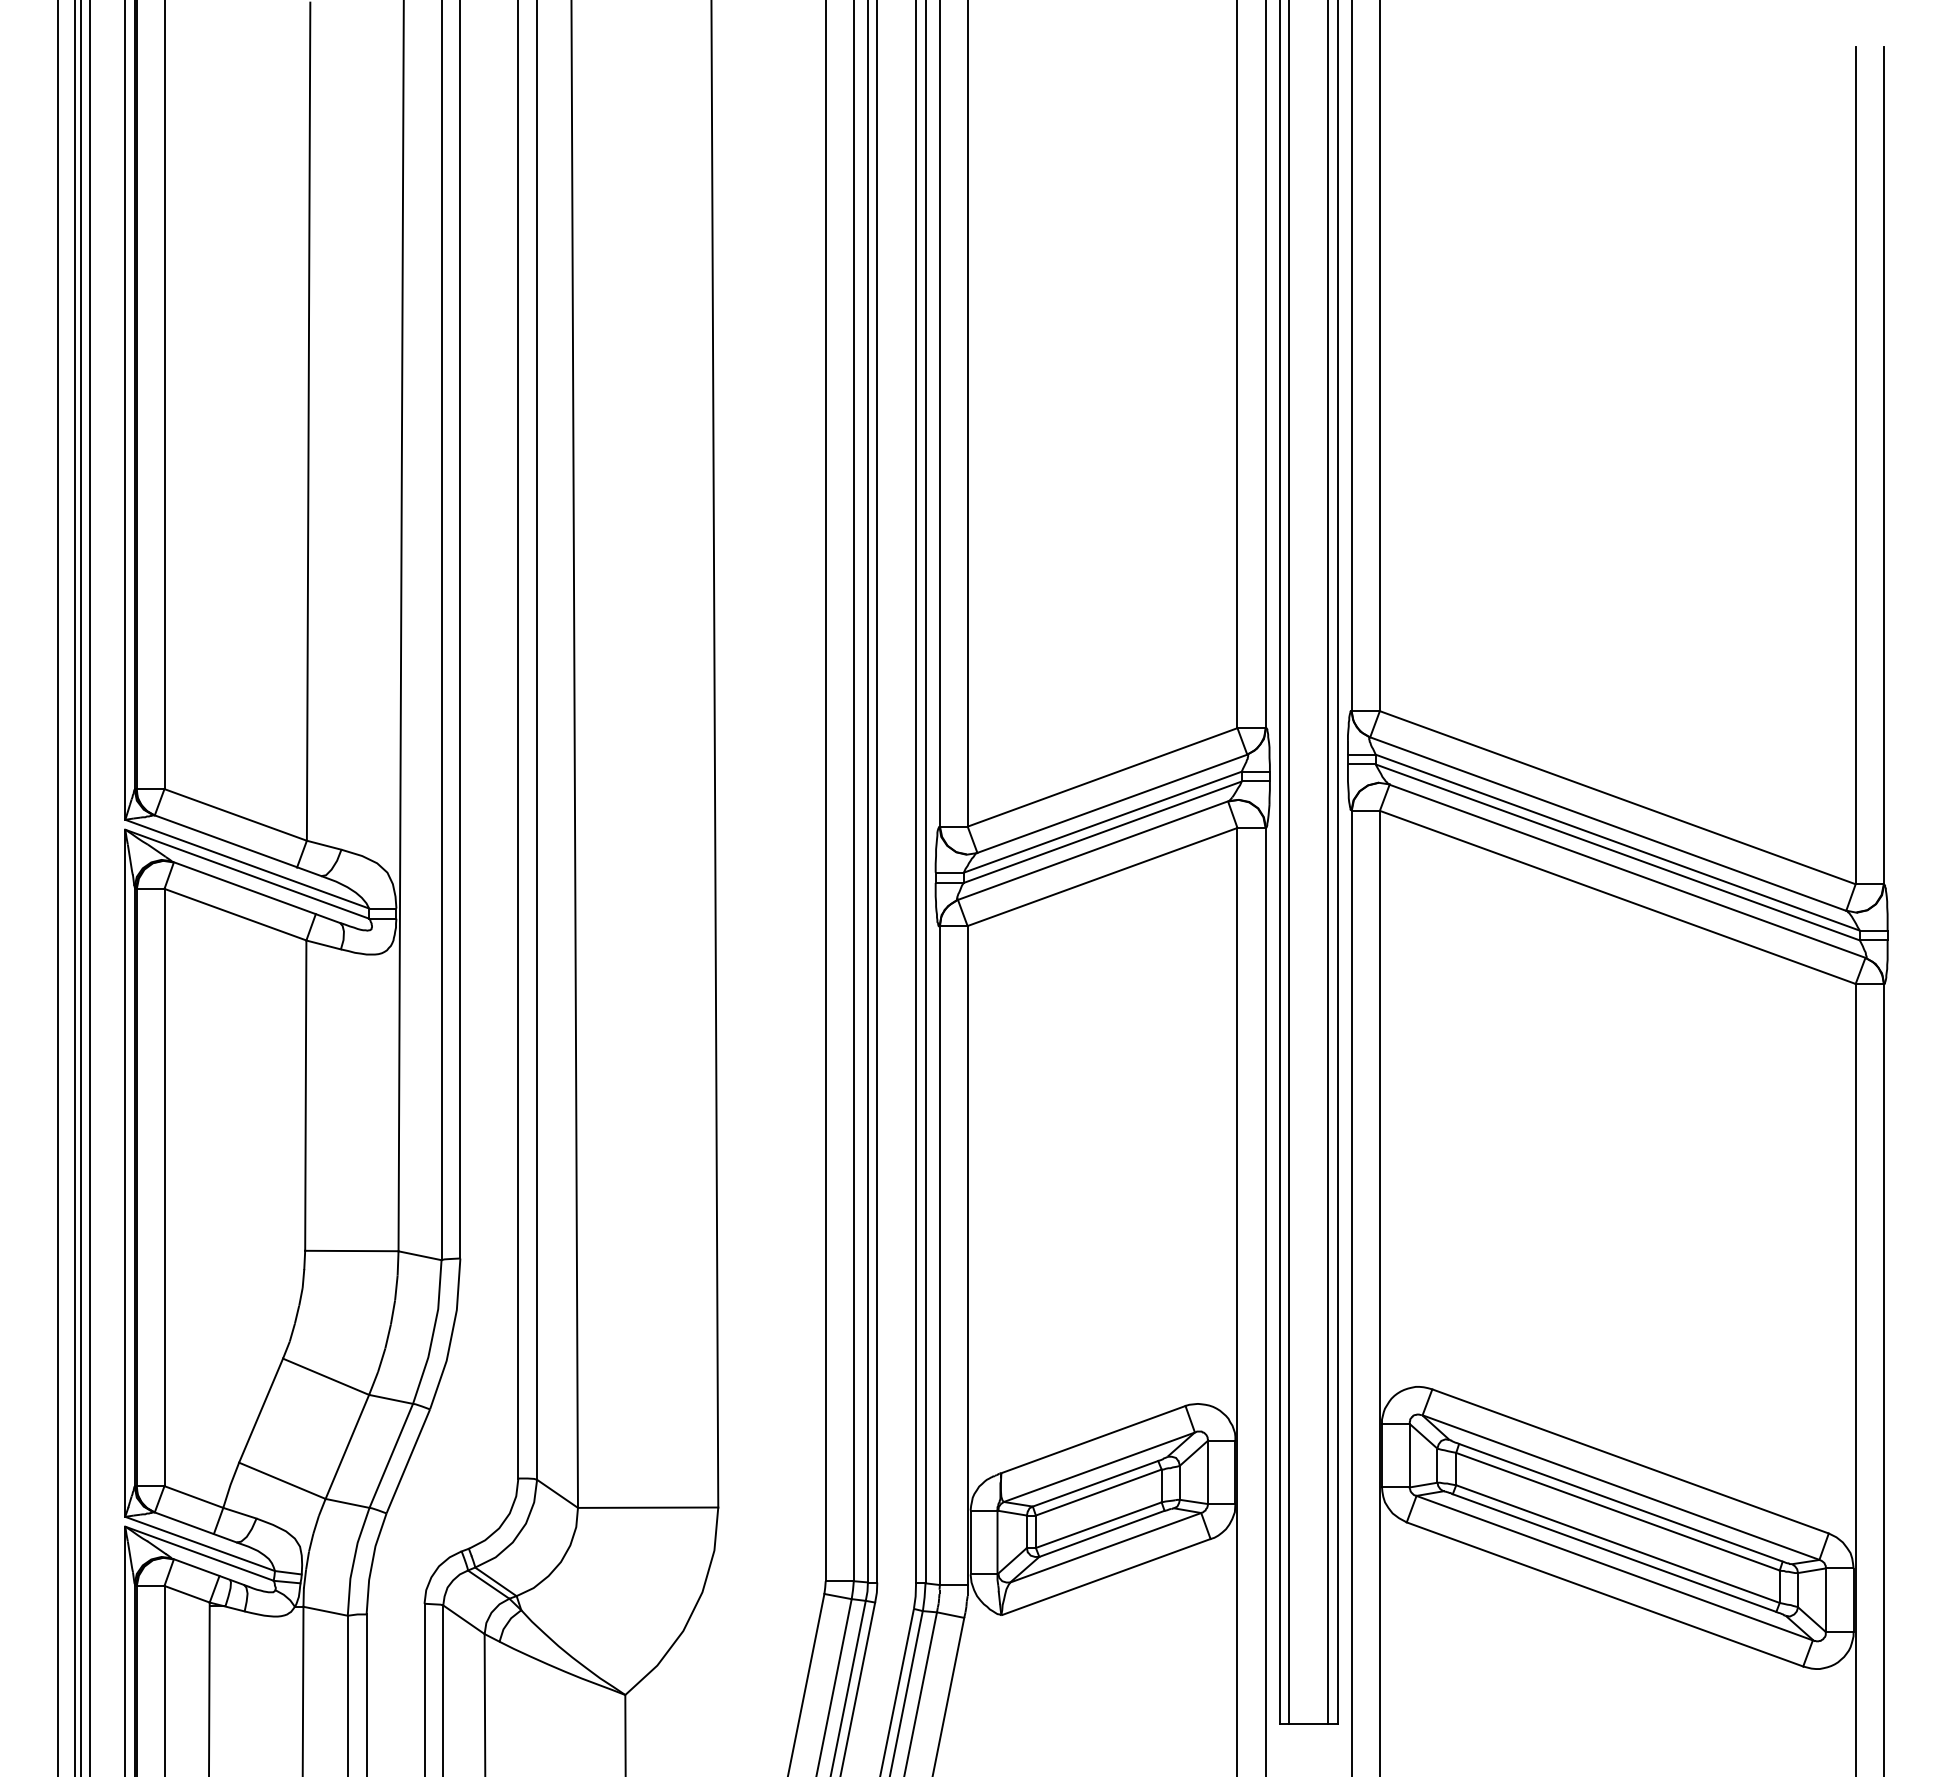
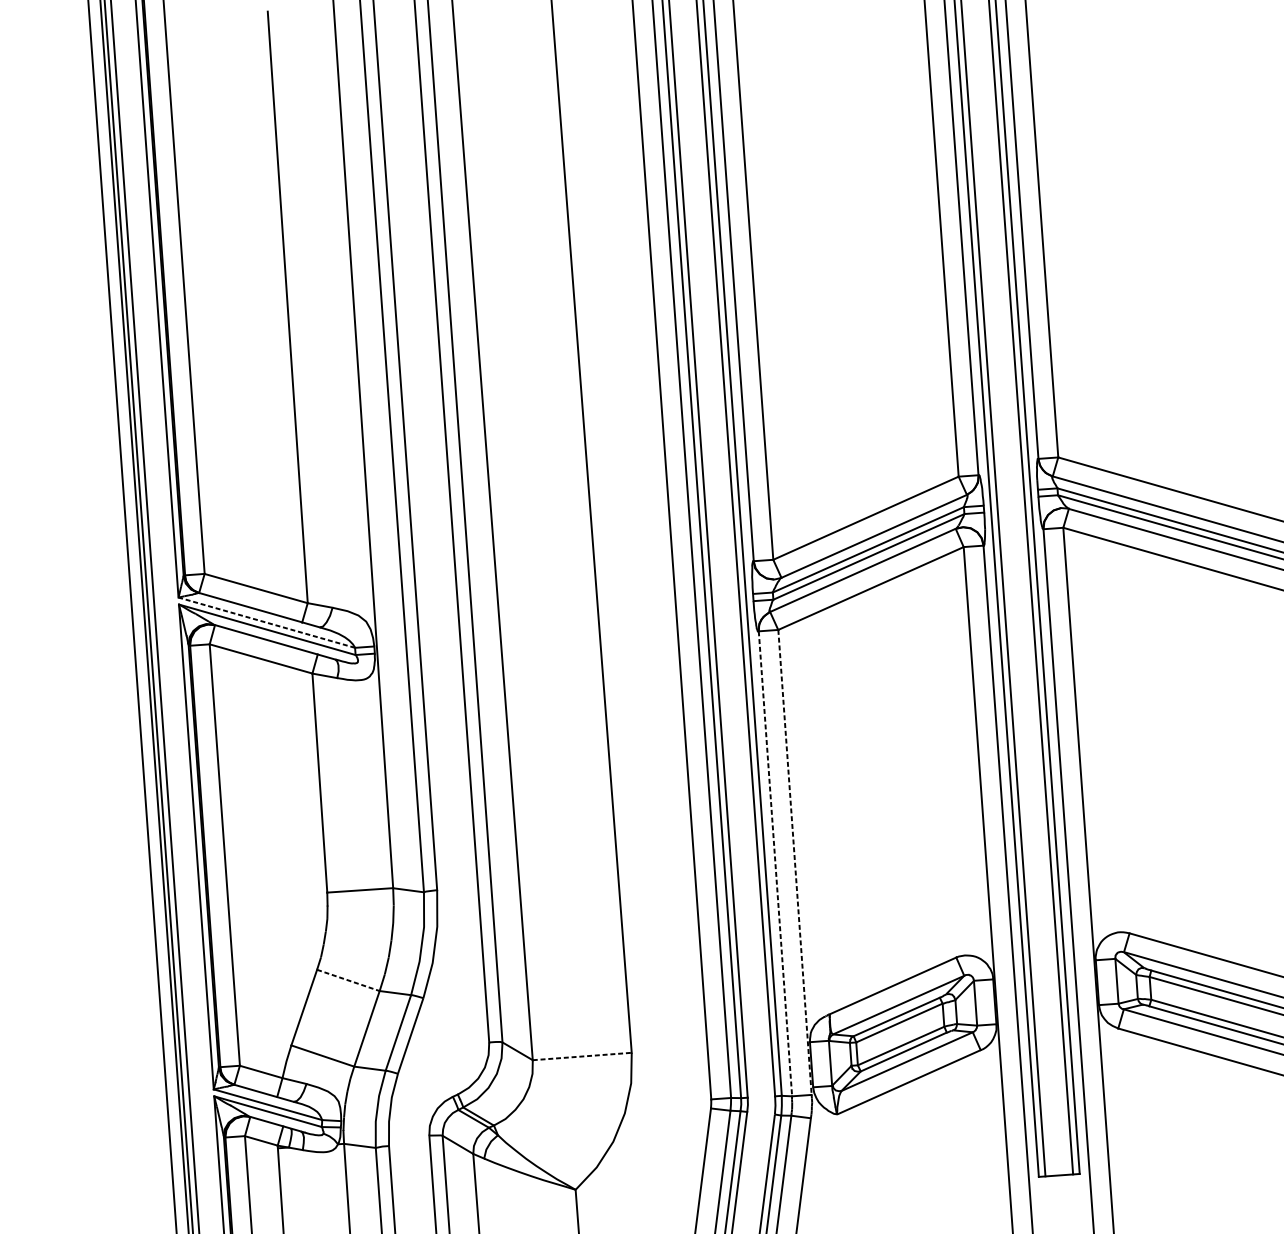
line: (247, 864) -> (267, 622), solid -> dashed
line: (940, 1256) -> (775, 864), solid -> dashed
line: (967, 1256) -> (794, 863), solid -> dashed
line: (326, 1376) -> (348, 980), solid -> dashed
line: (648, 1507) -> (582, 1056), solid -> dashed

